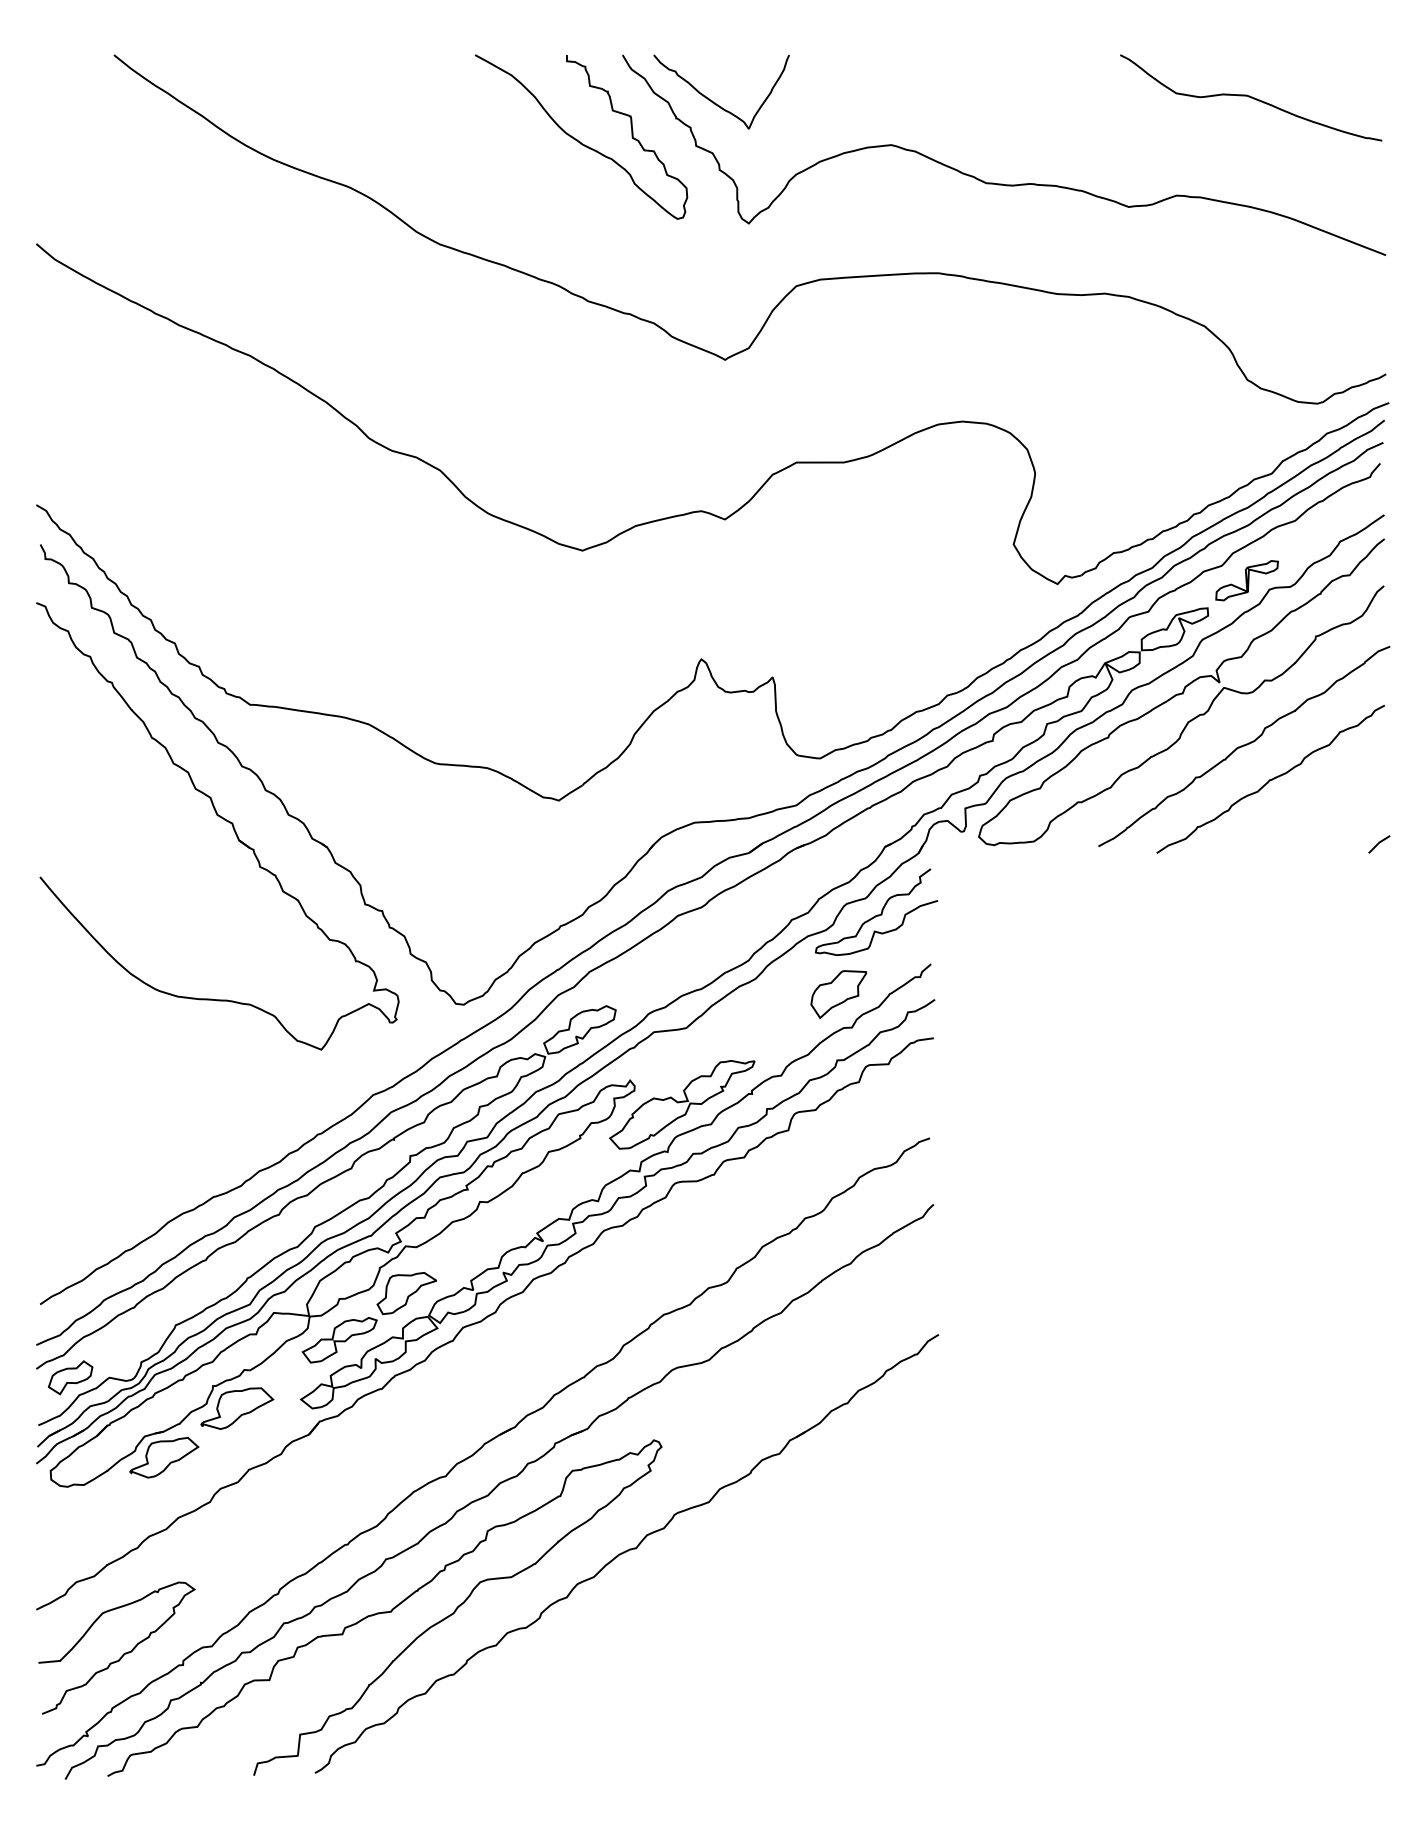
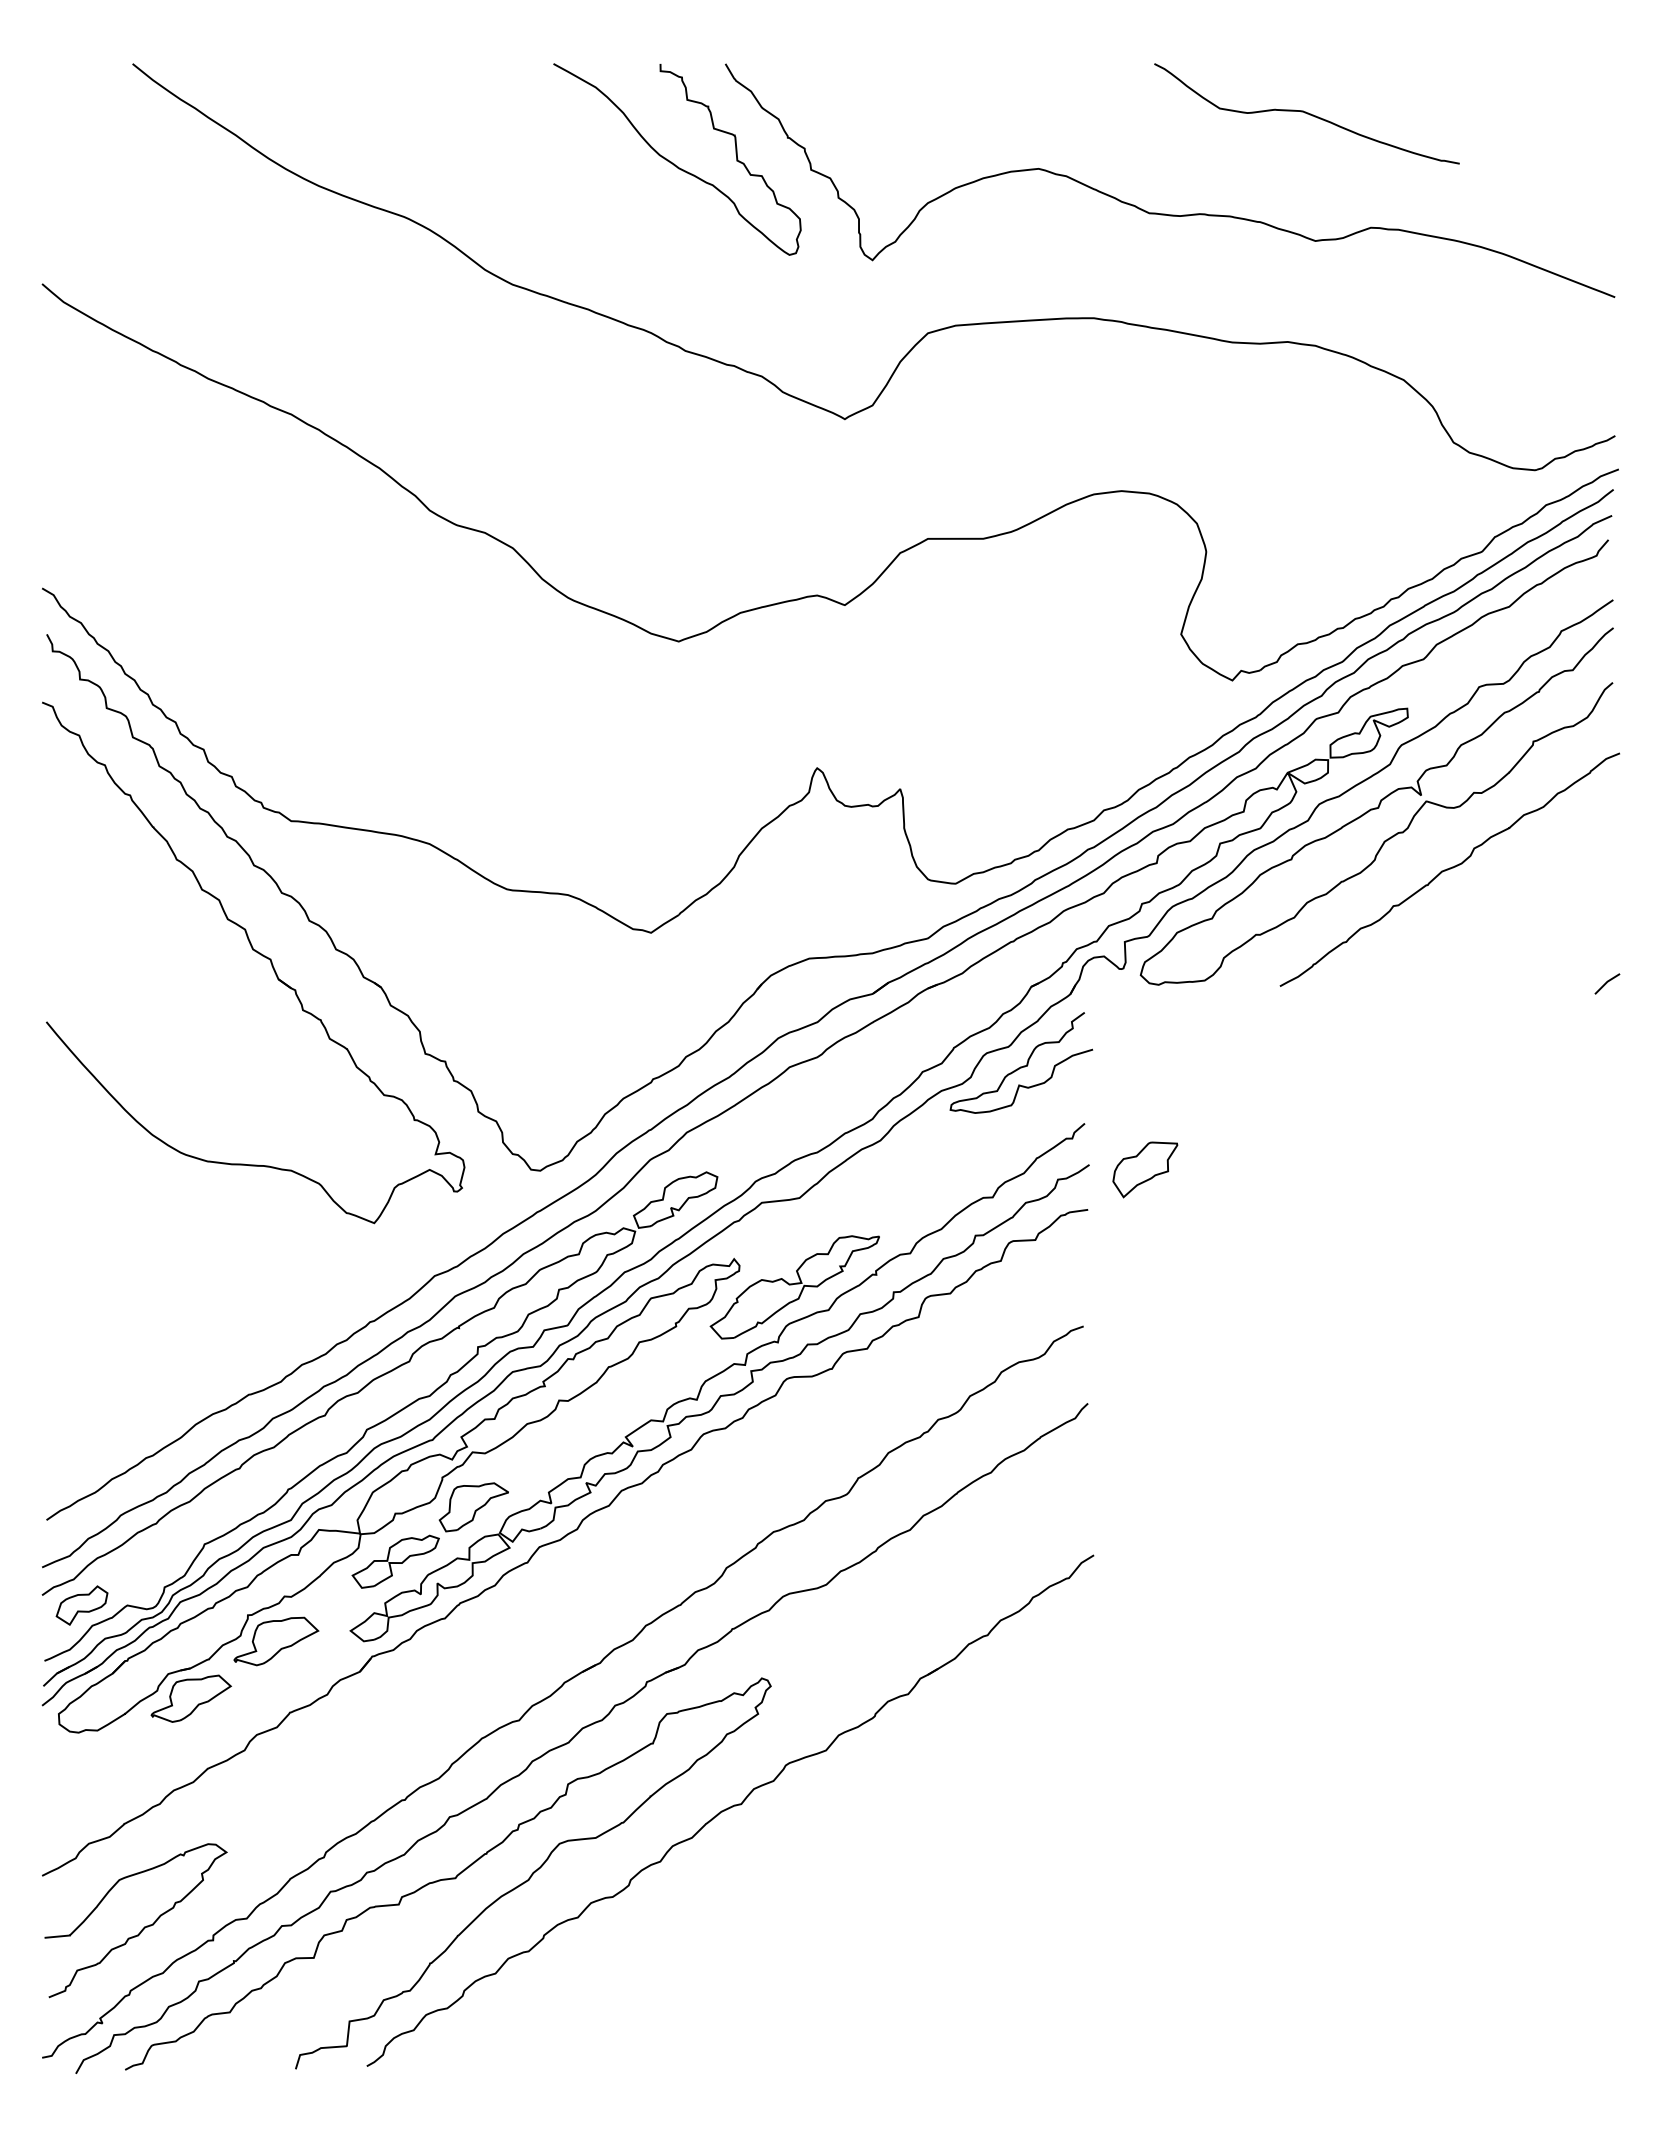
curve: (1250, 97) -> (1306, 113), moved
curve: (715, 102) -> (833, 119), removed
part: (1247, 580) -> (1453, 676), removed
curve: (1271, 778) -> (1481, 907), removed
part: (838, 994) -> (1145, 1169), moved

